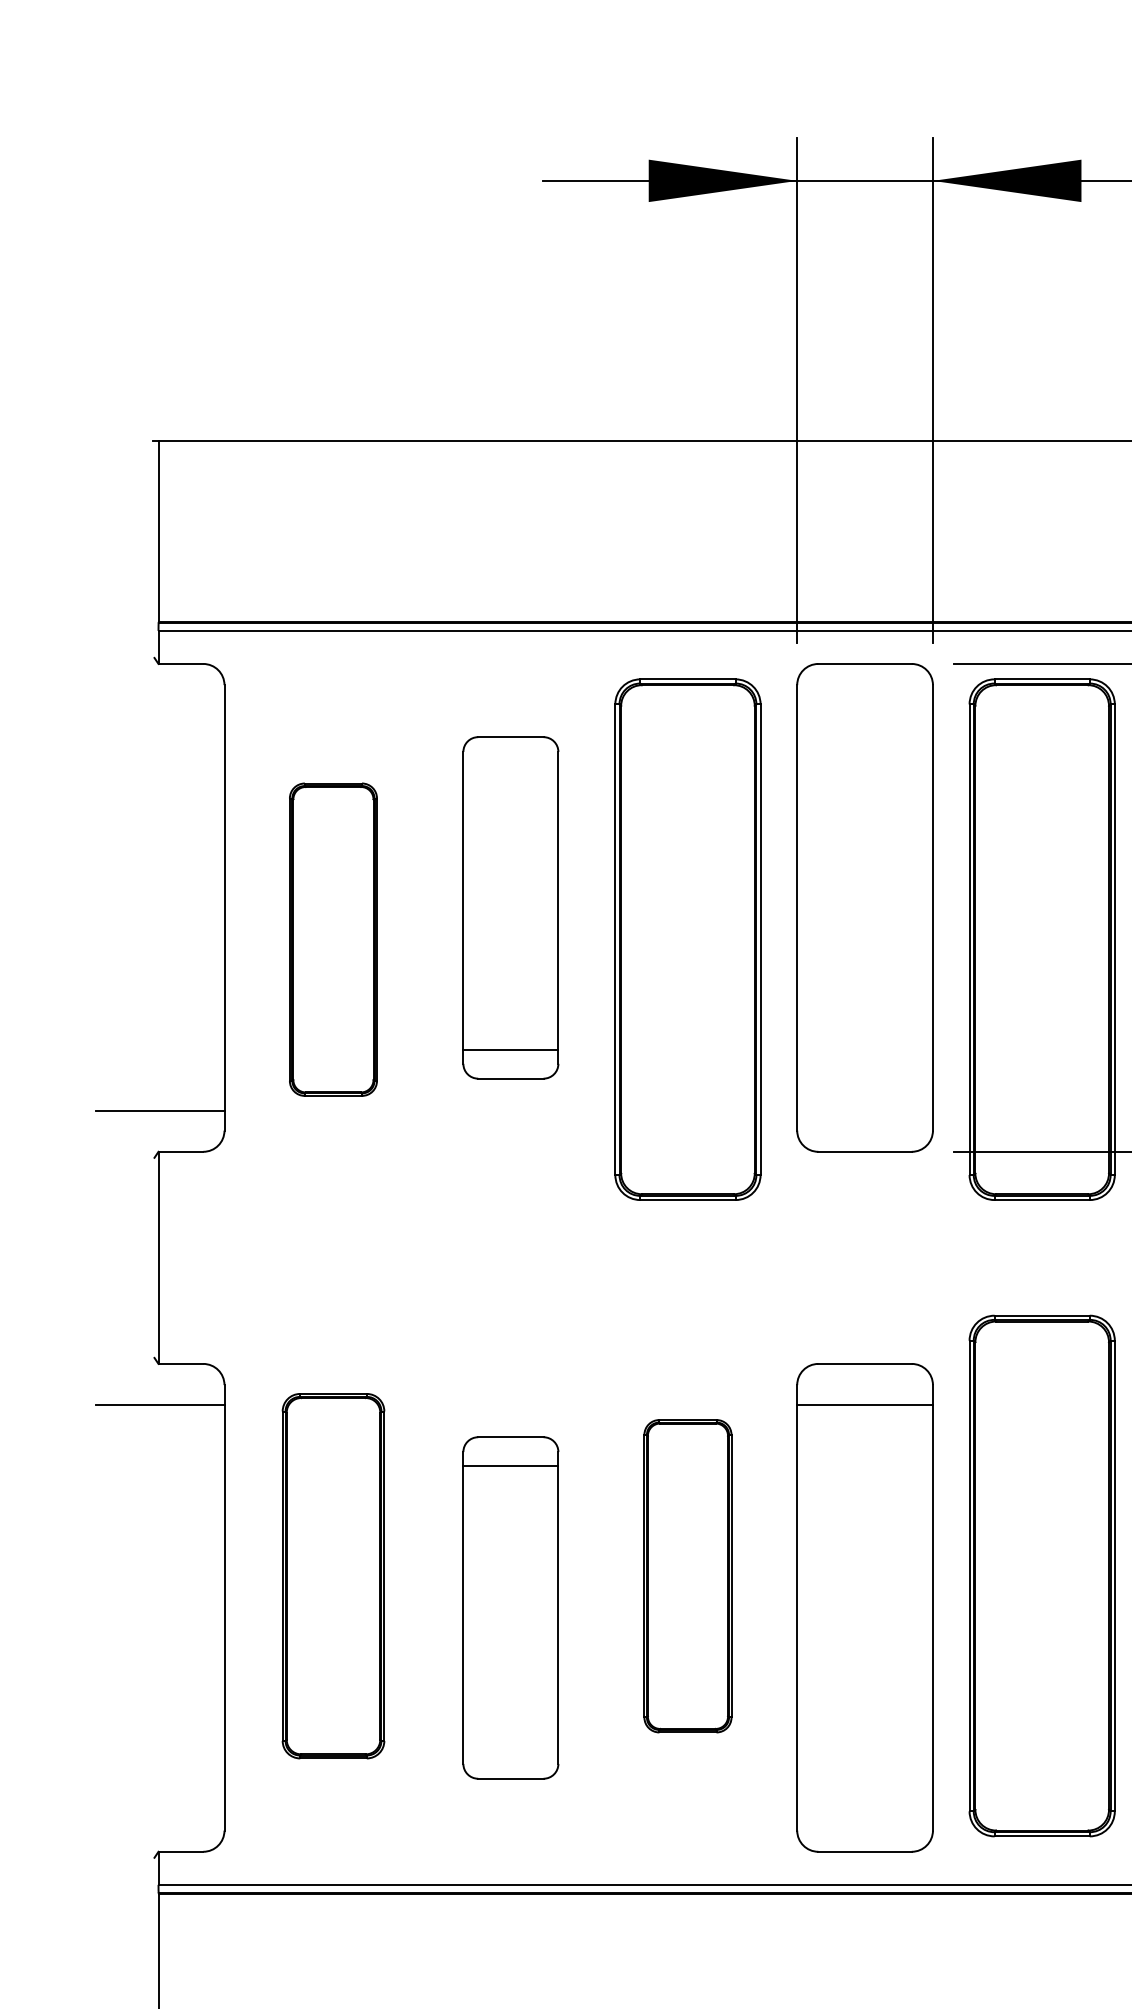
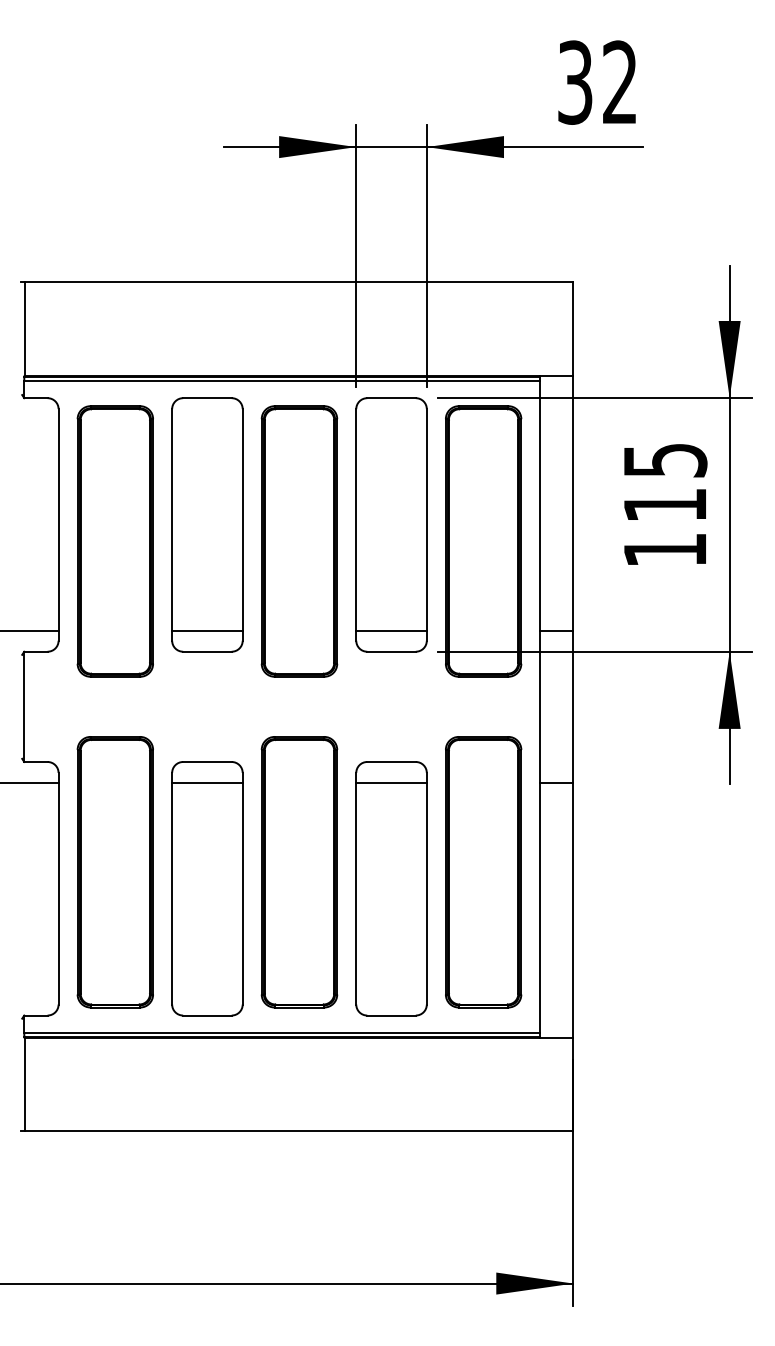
part: (510, 907) -> (207, 524), size x1.43
part: (332, 939) -> (114, 541), size x1.67
line: (864, 1110) -> (391, 630), added
part: (332, 1576) -> (114, 872), size x1.43
part: (687, 1576) -> (299, 872), size x1.67
part: (510, 1607) -> (207, 888), size x1.43

